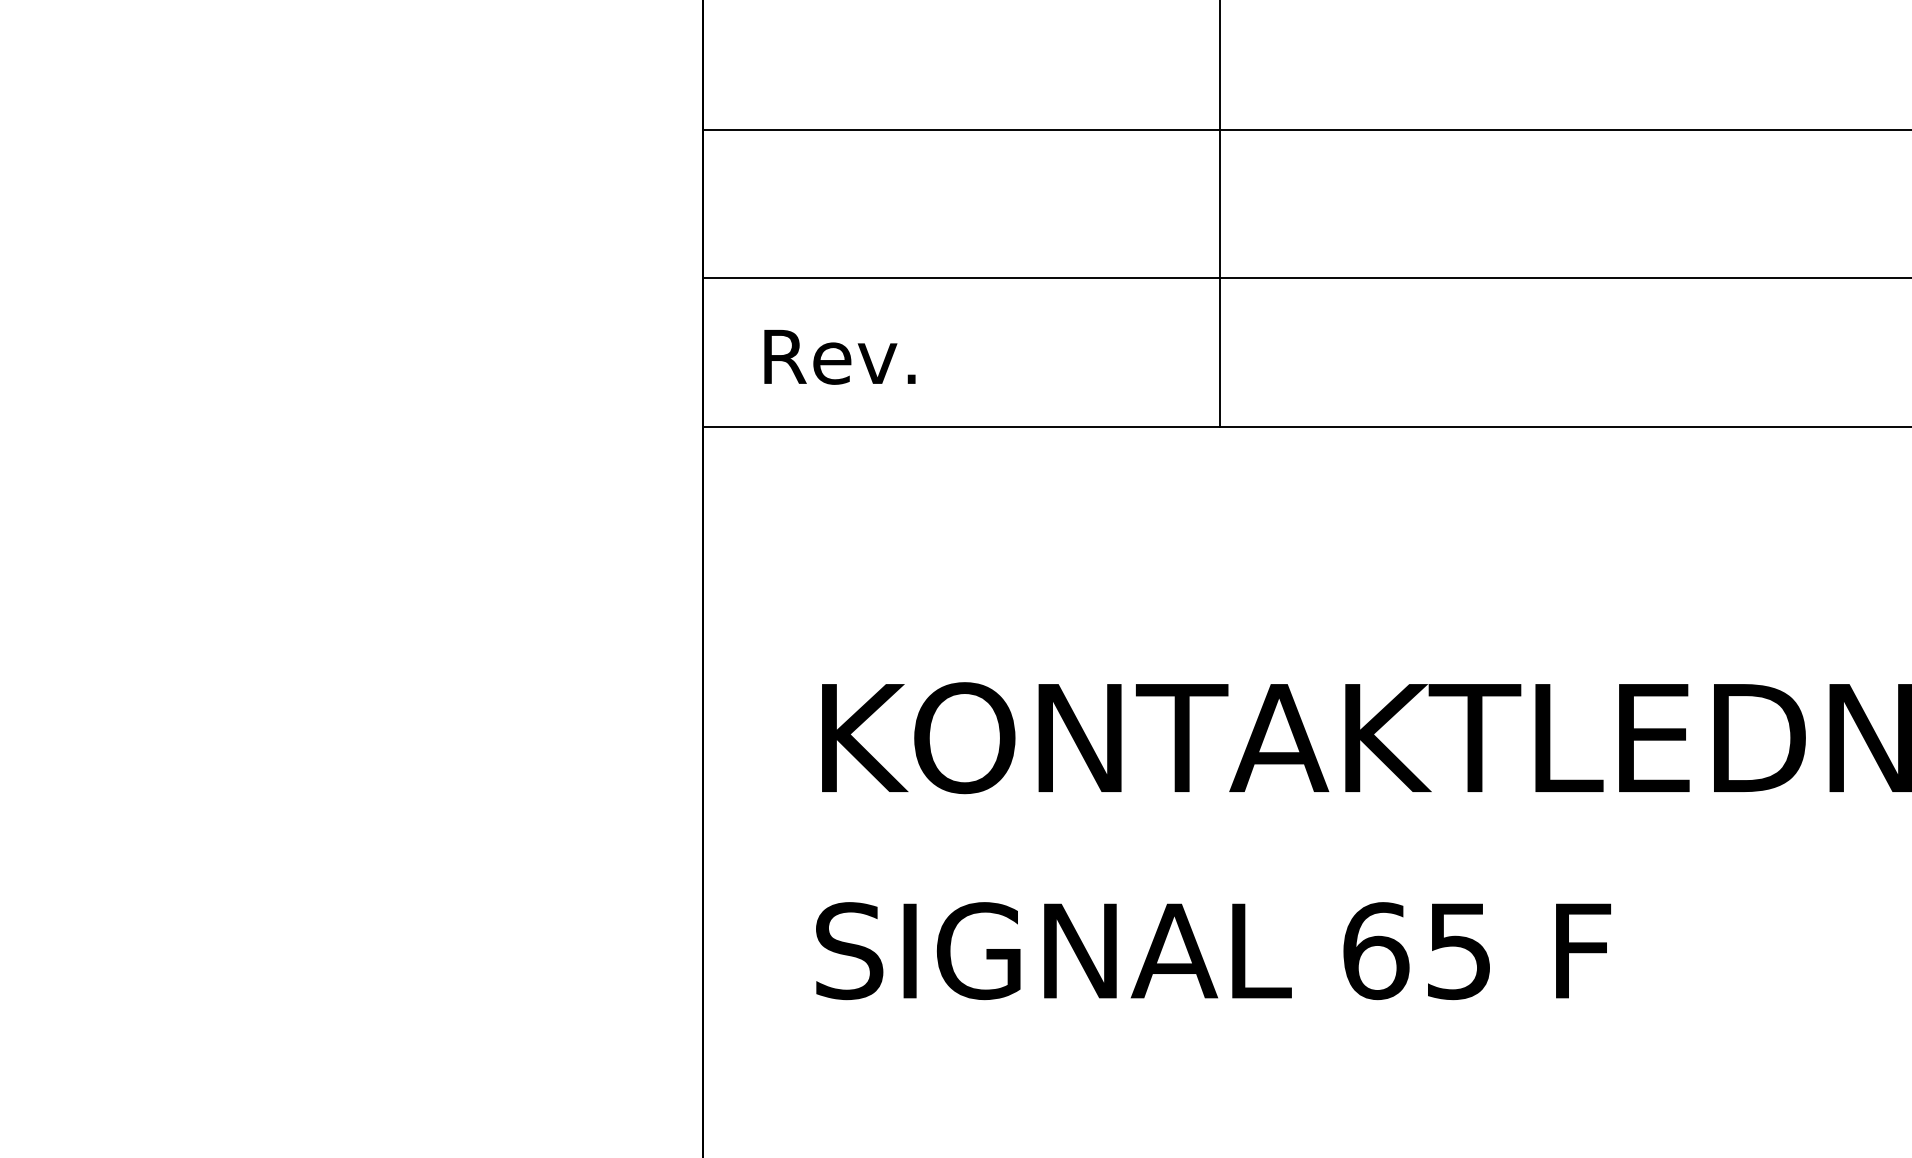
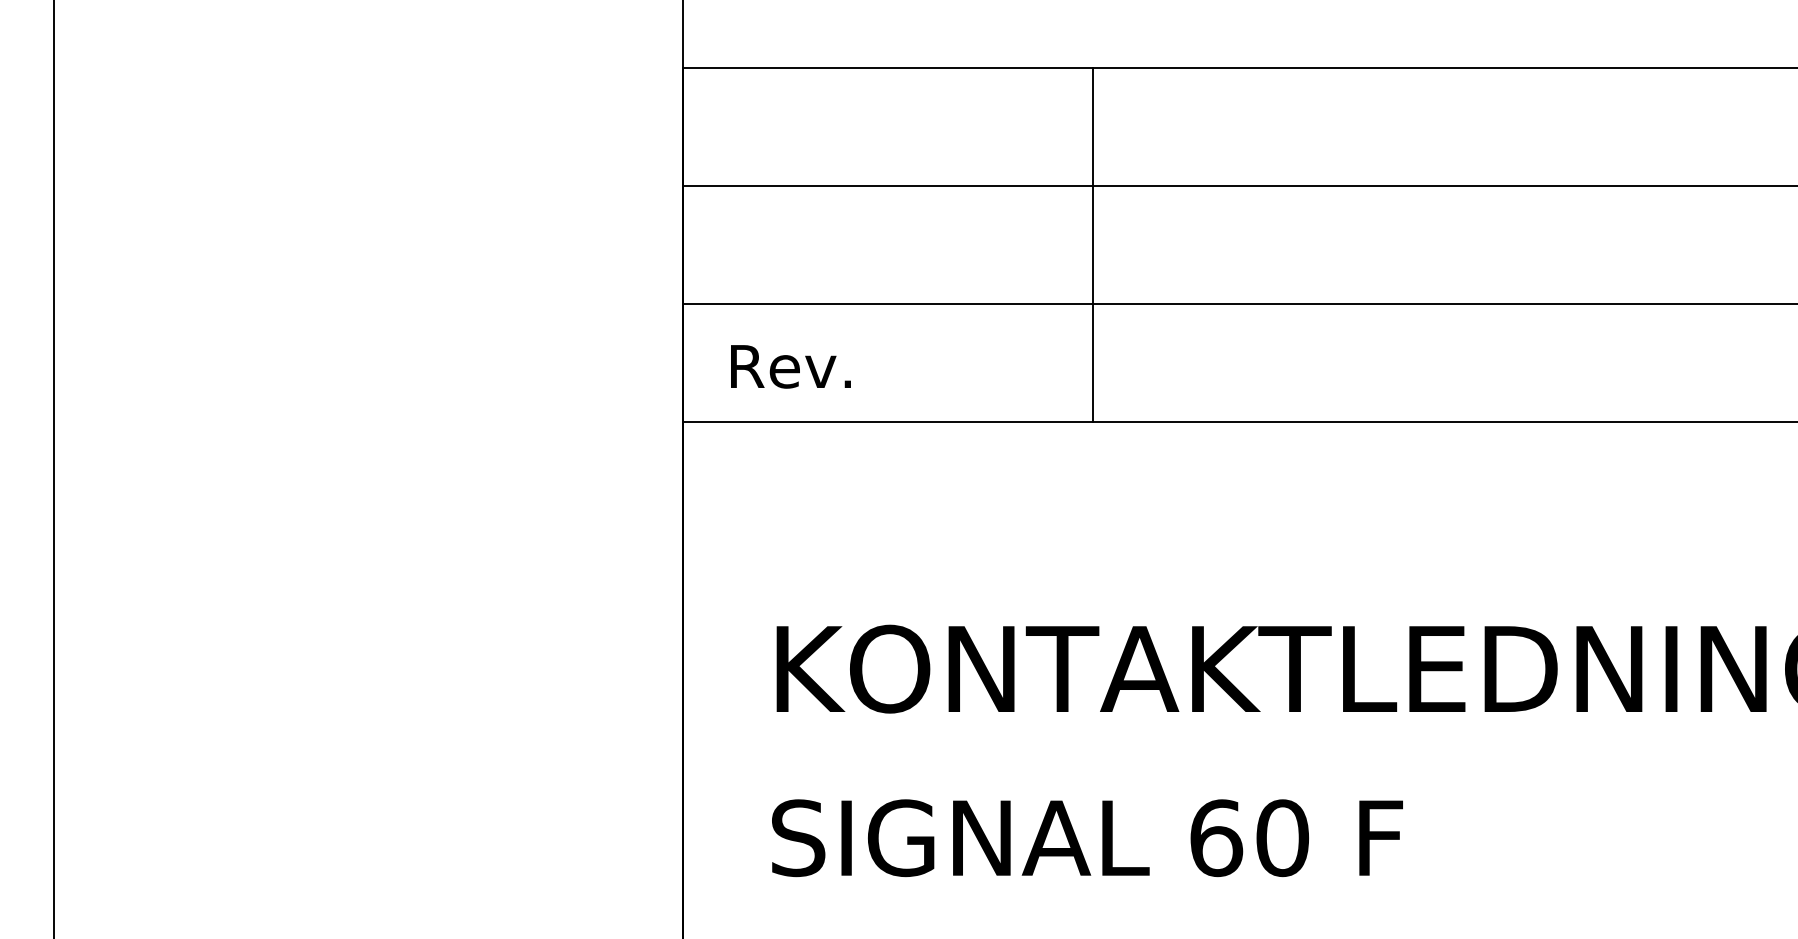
text: (1459, 951) -> (1282, 838), 65 -> 60

